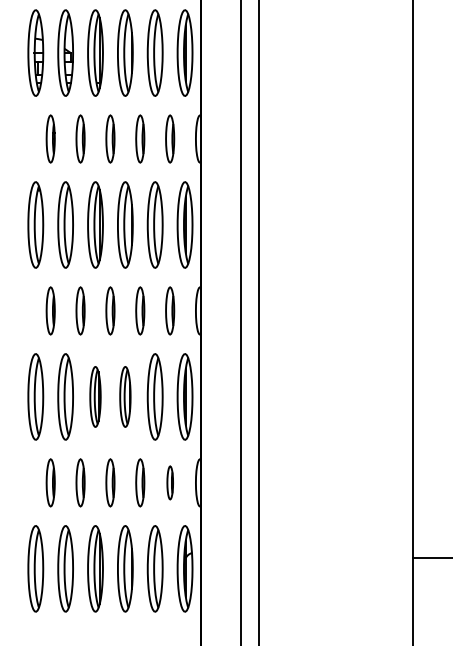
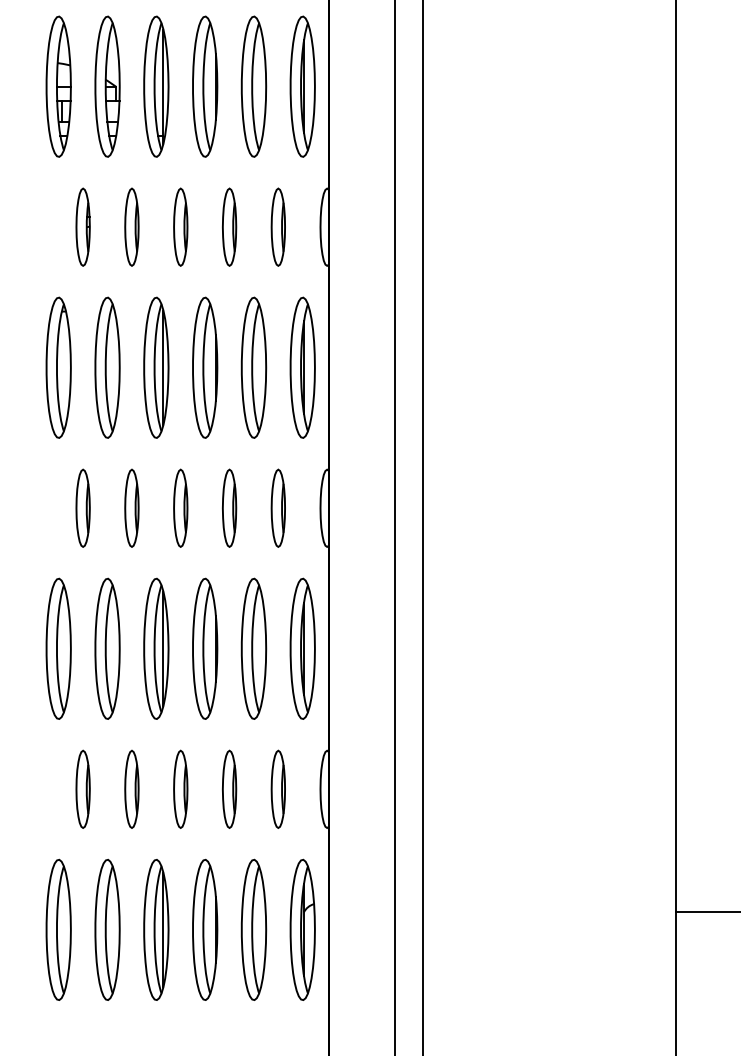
part: (95, 396) -> (156, 648), size x1.43
part: (125, 396) -> (205, 648), size x1.43
part: (170, 482) -> (278, 788), size x1.43

